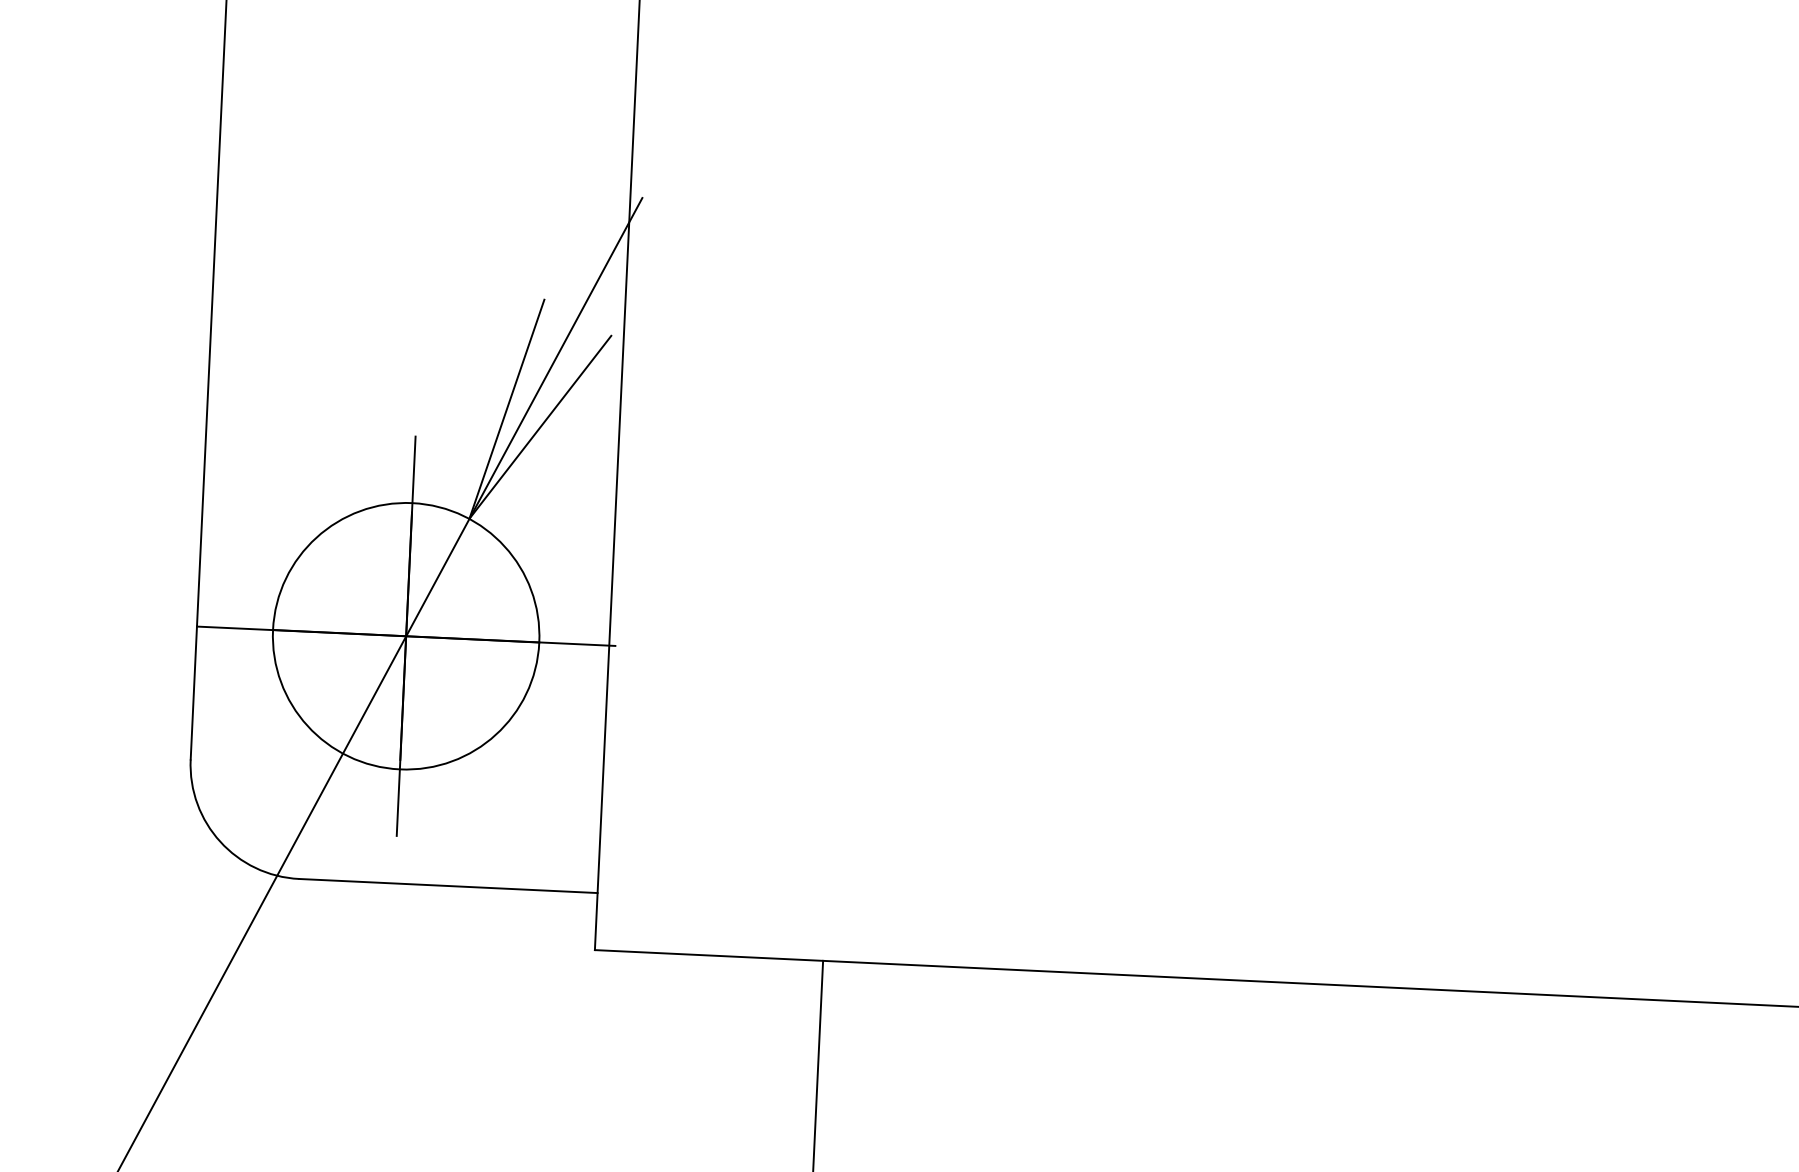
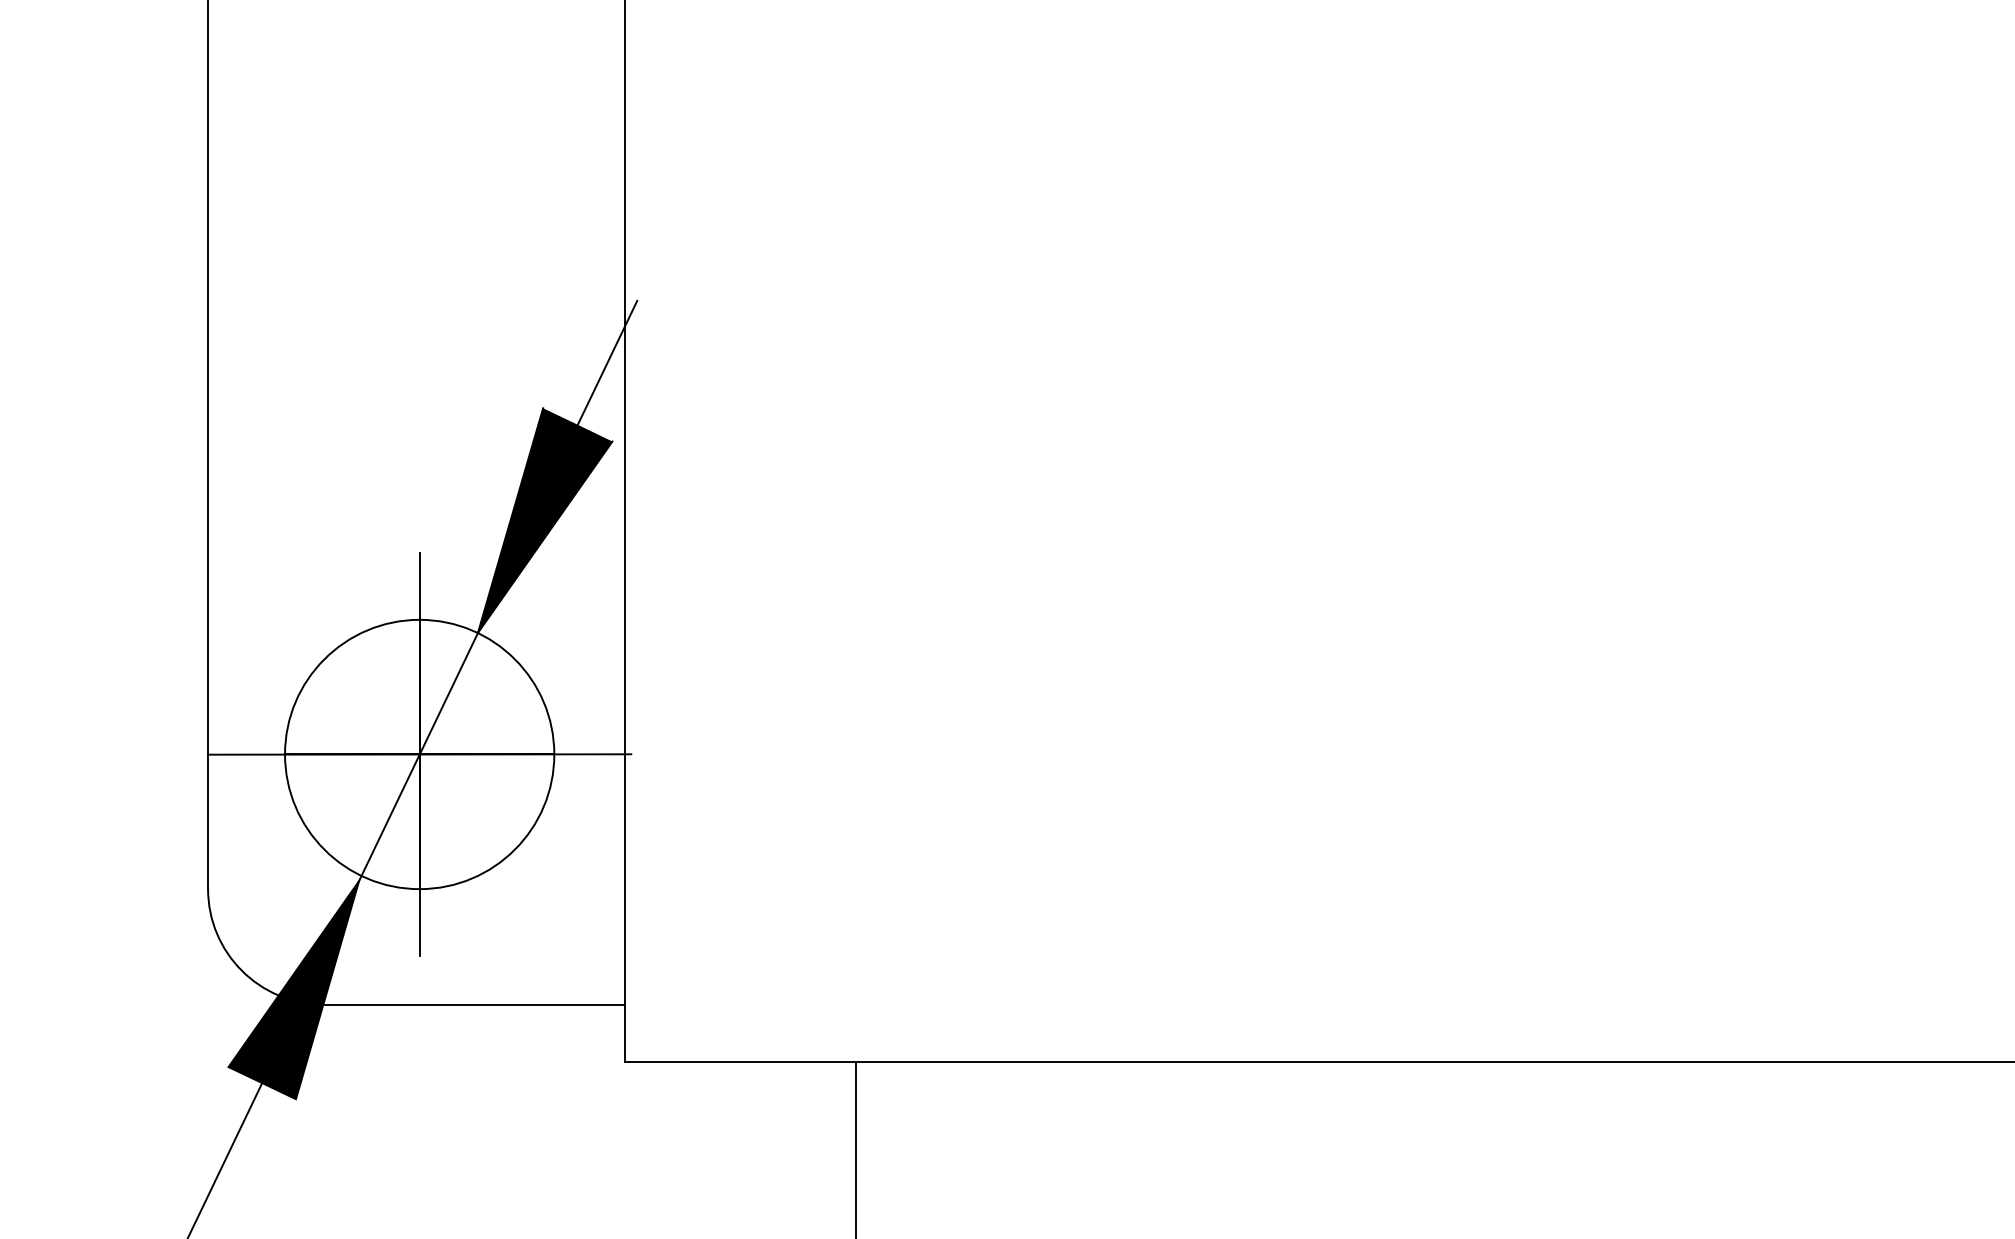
fill: (540, 410) -> (544, 520), added
fill: (271, 860) -> (294, 987), added

